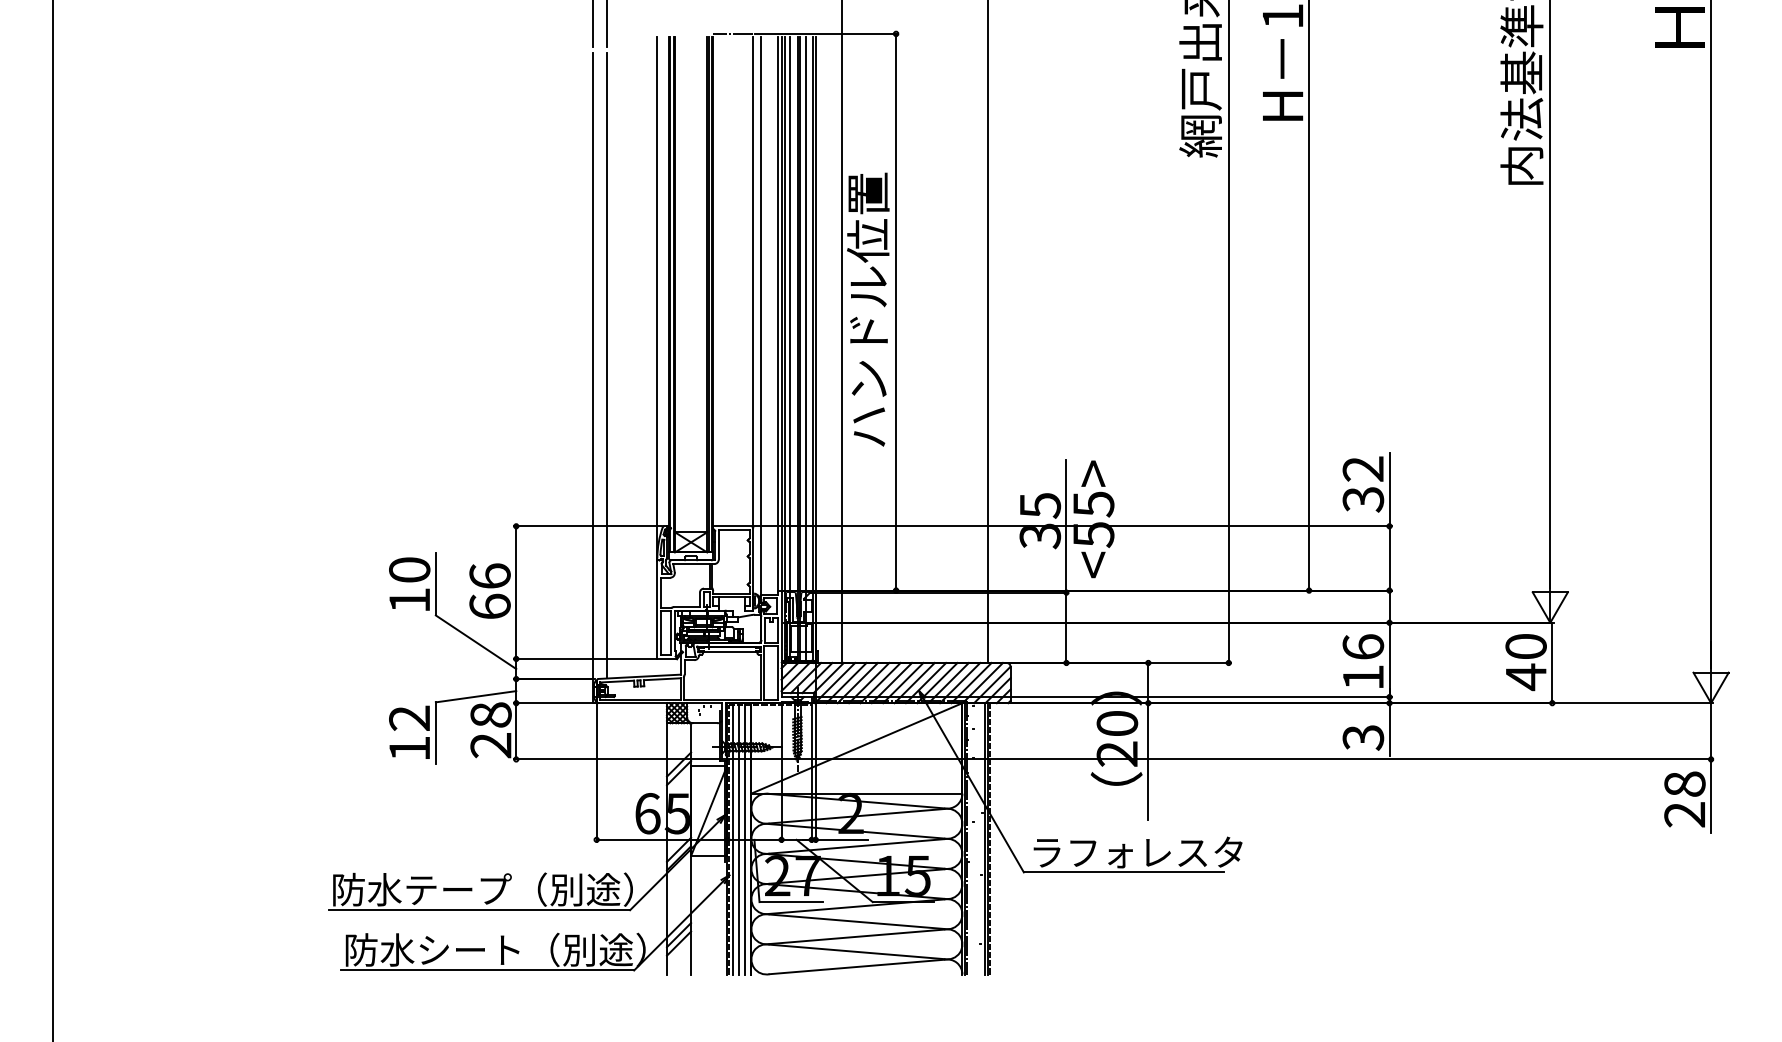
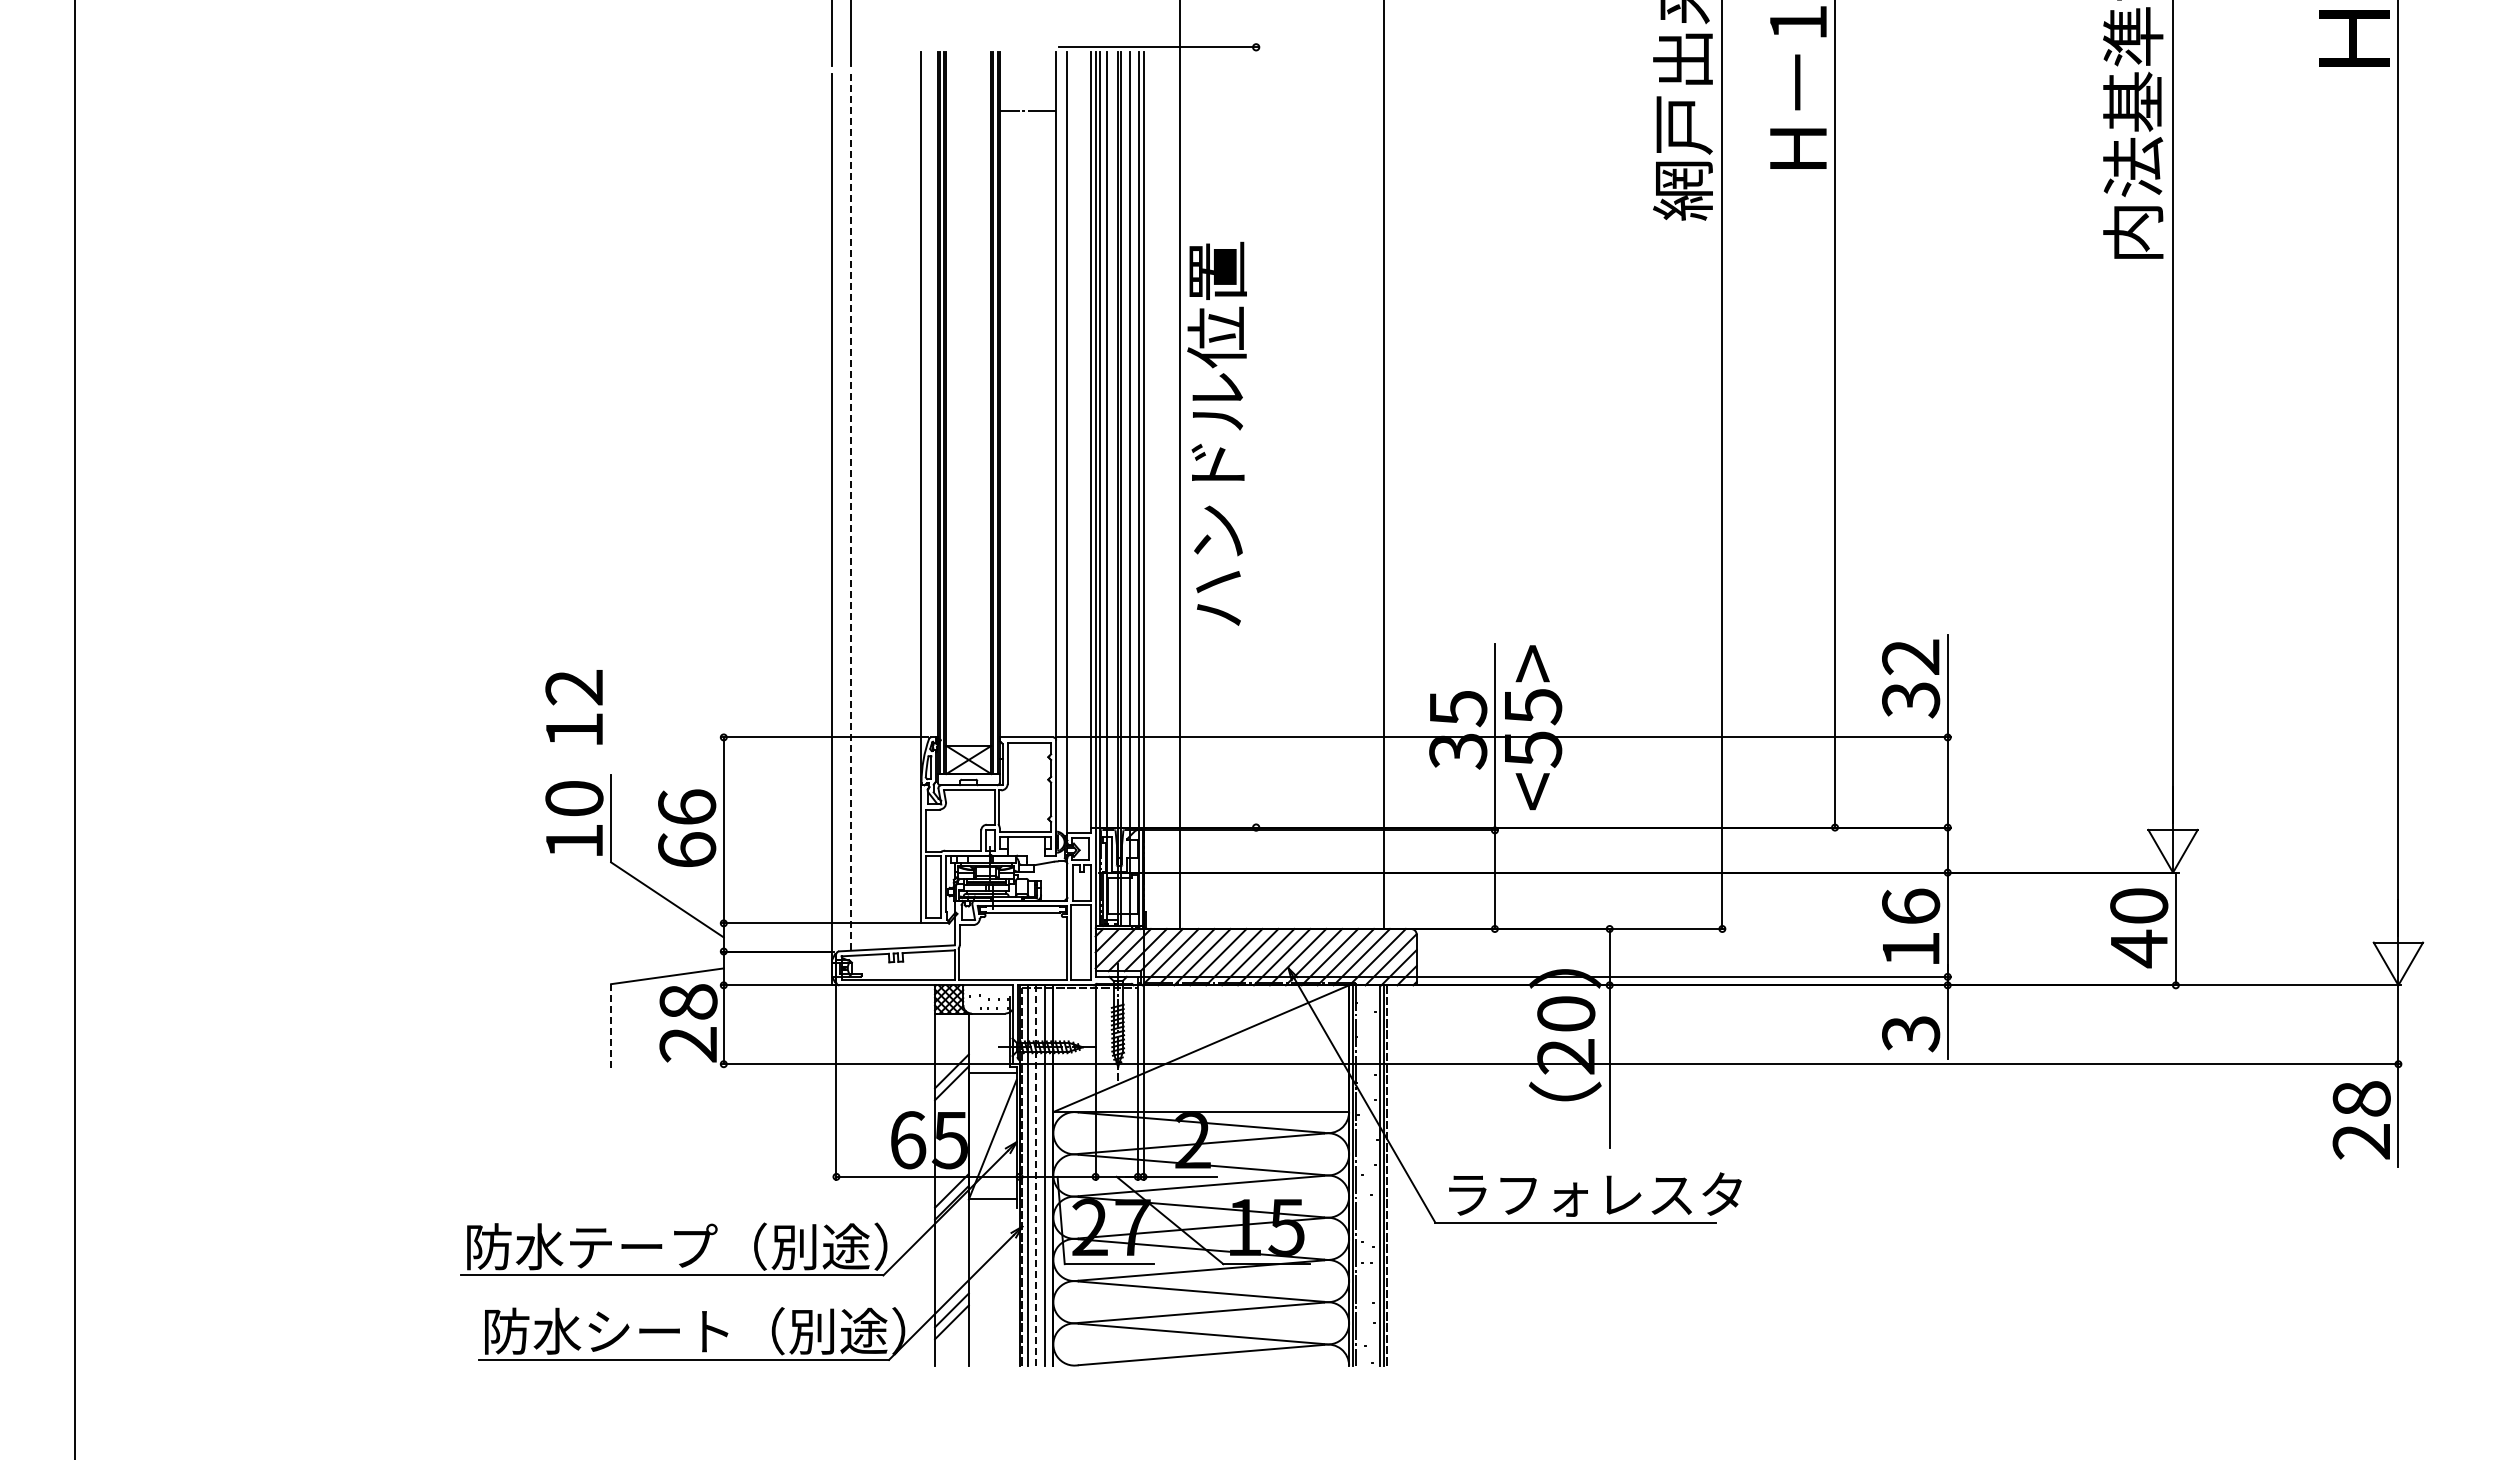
line: (732, 34) -> (1027, 111), moved
line: (896, 312) -> (1256, 437), removed
line: (607, 365) -> (851, 512), solid -> dashed
text: (409, 732) -> (573, 707), moved
line: (436, 733) -> (611, 1027), solid -> dashed
line: (739, 838) -> (1036, 1174), solid -> dashed

